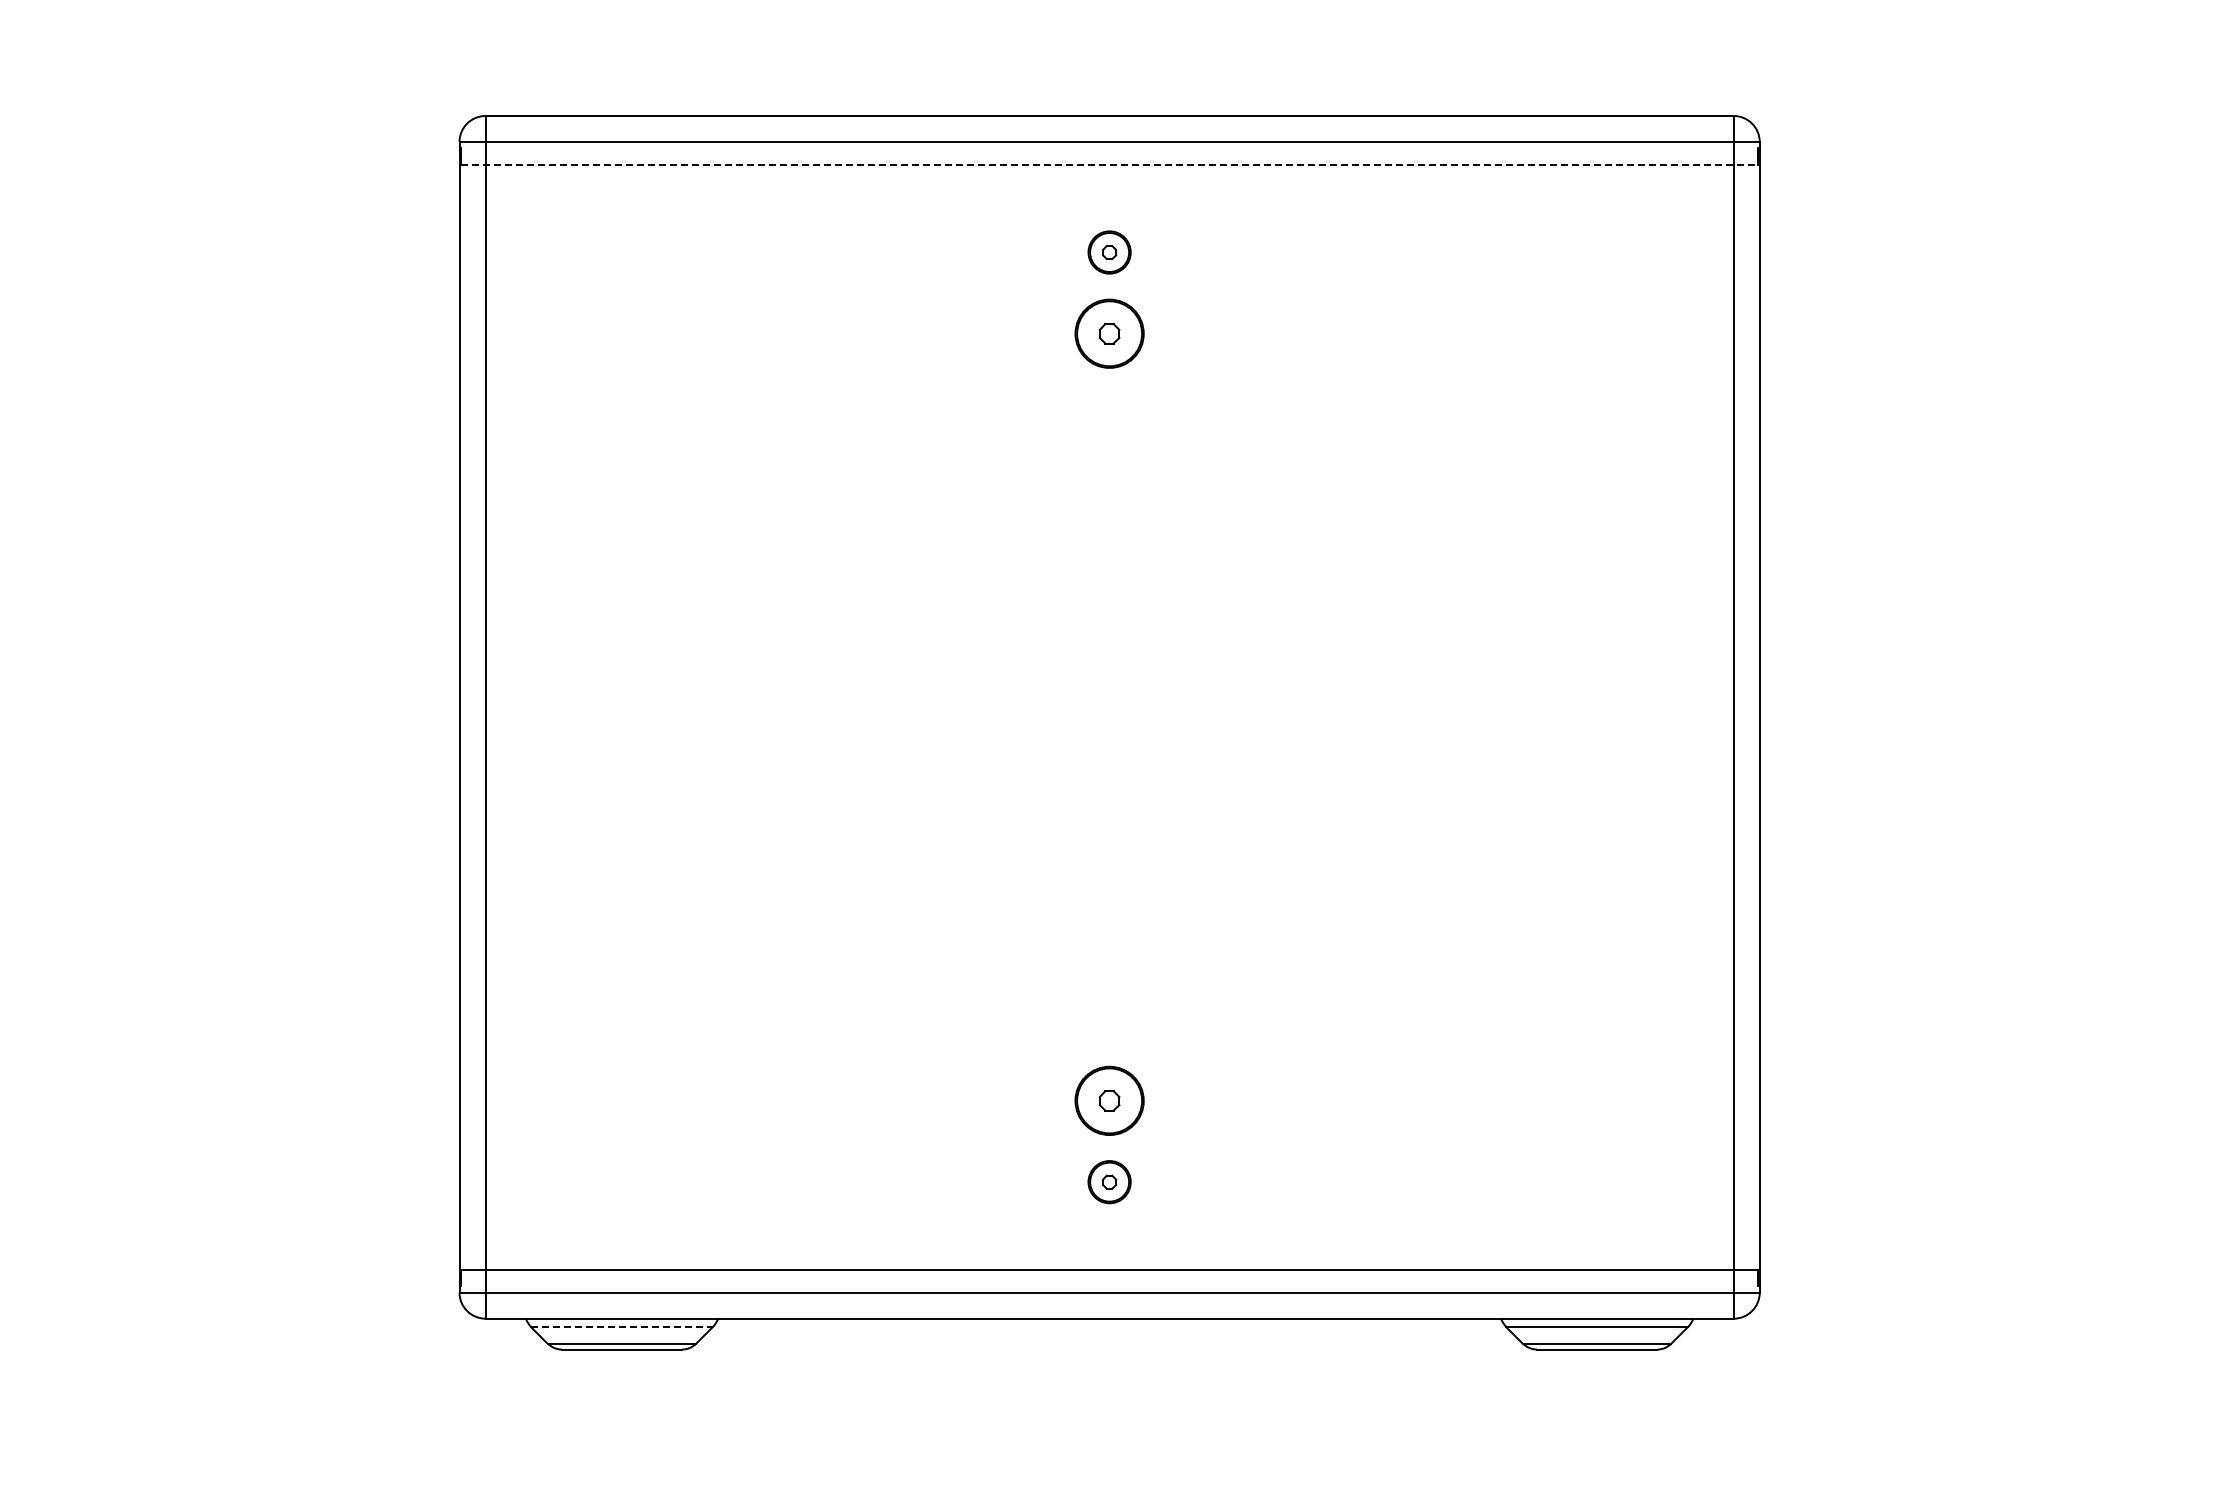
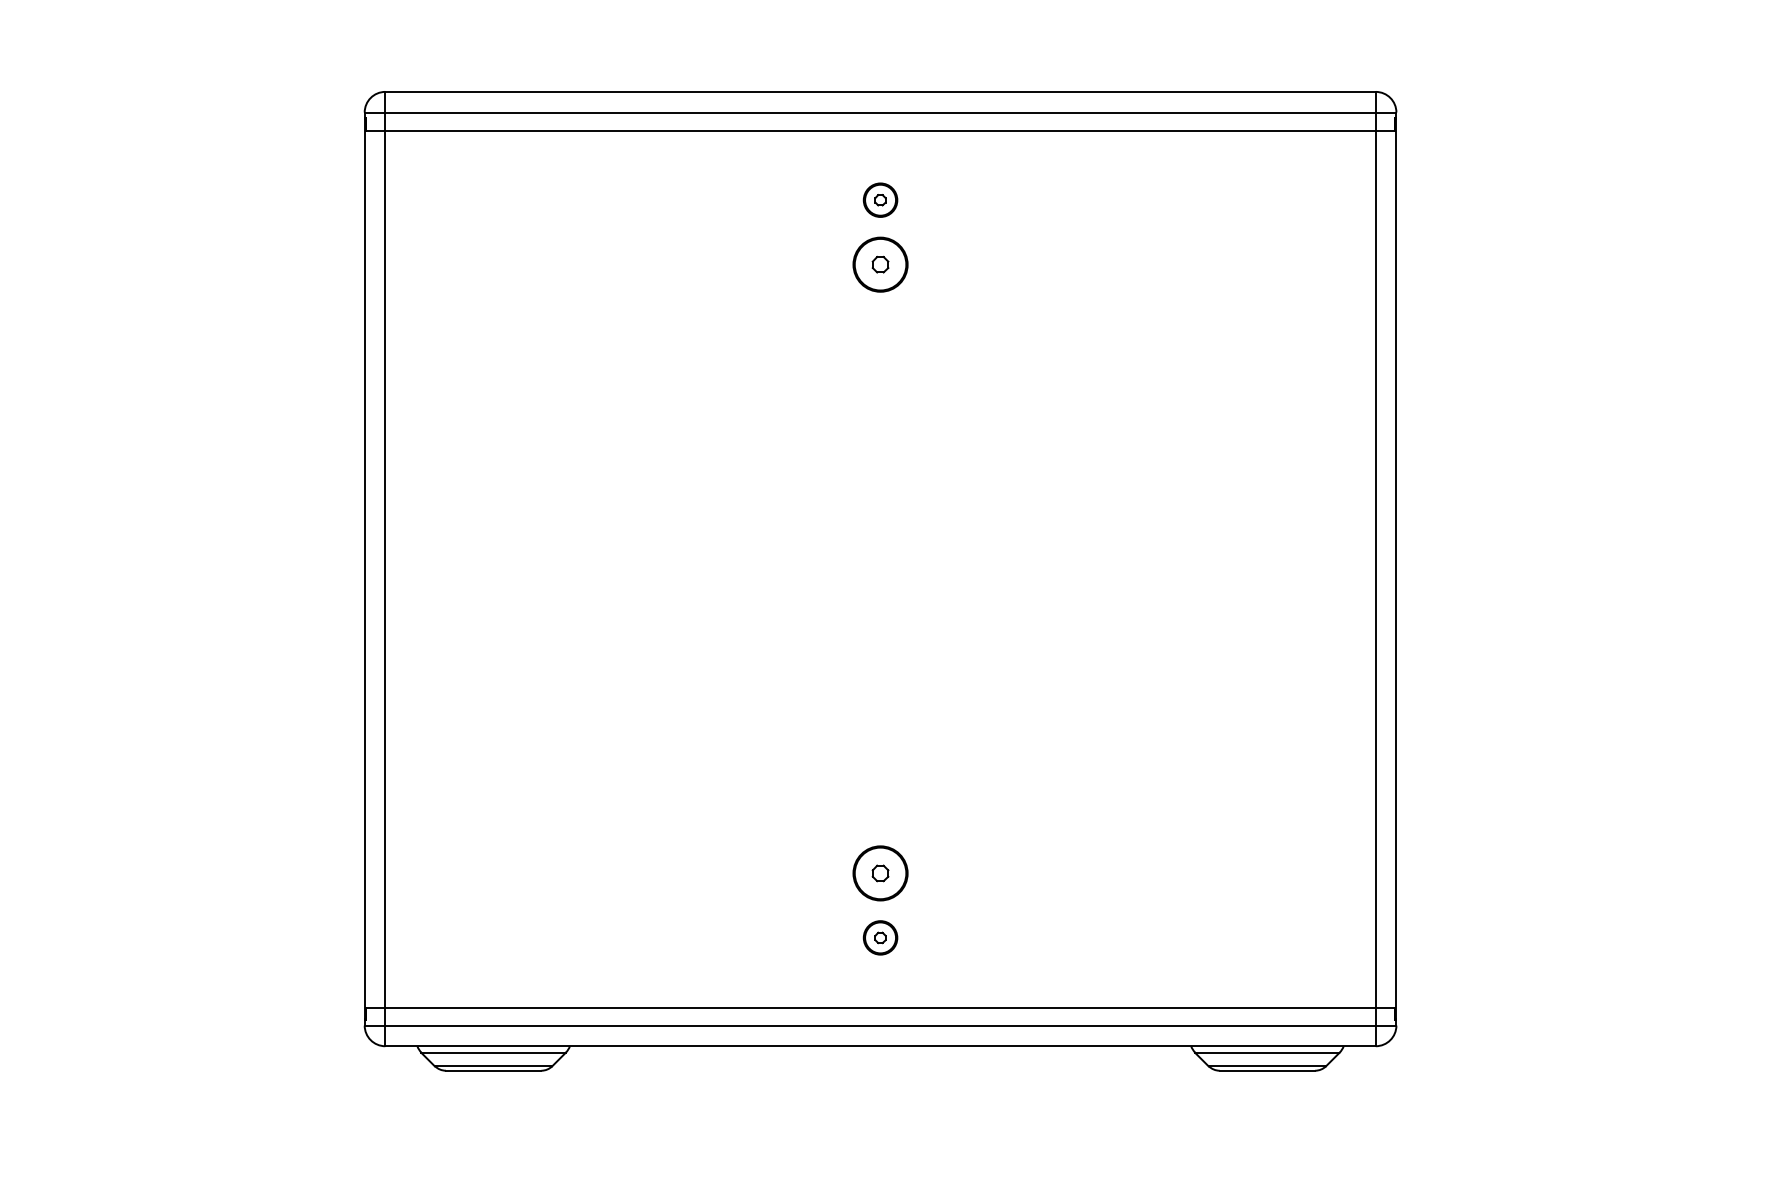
line: (1110, 164) -> (881, 130), dashed -> solid
line: (621, 1327) -> (493, 1053), dashed -> solid

